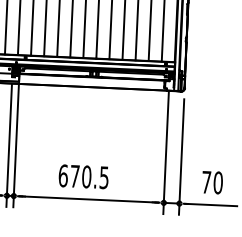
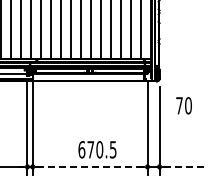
text: (83, 176) -> (97, 149), moved
text: (211, 182) -> (183, 105), moved
line: (88, 198) -> (89, 166), solid -> dashed
line: (210, 204) -> (183, 166), solid -> dashed

